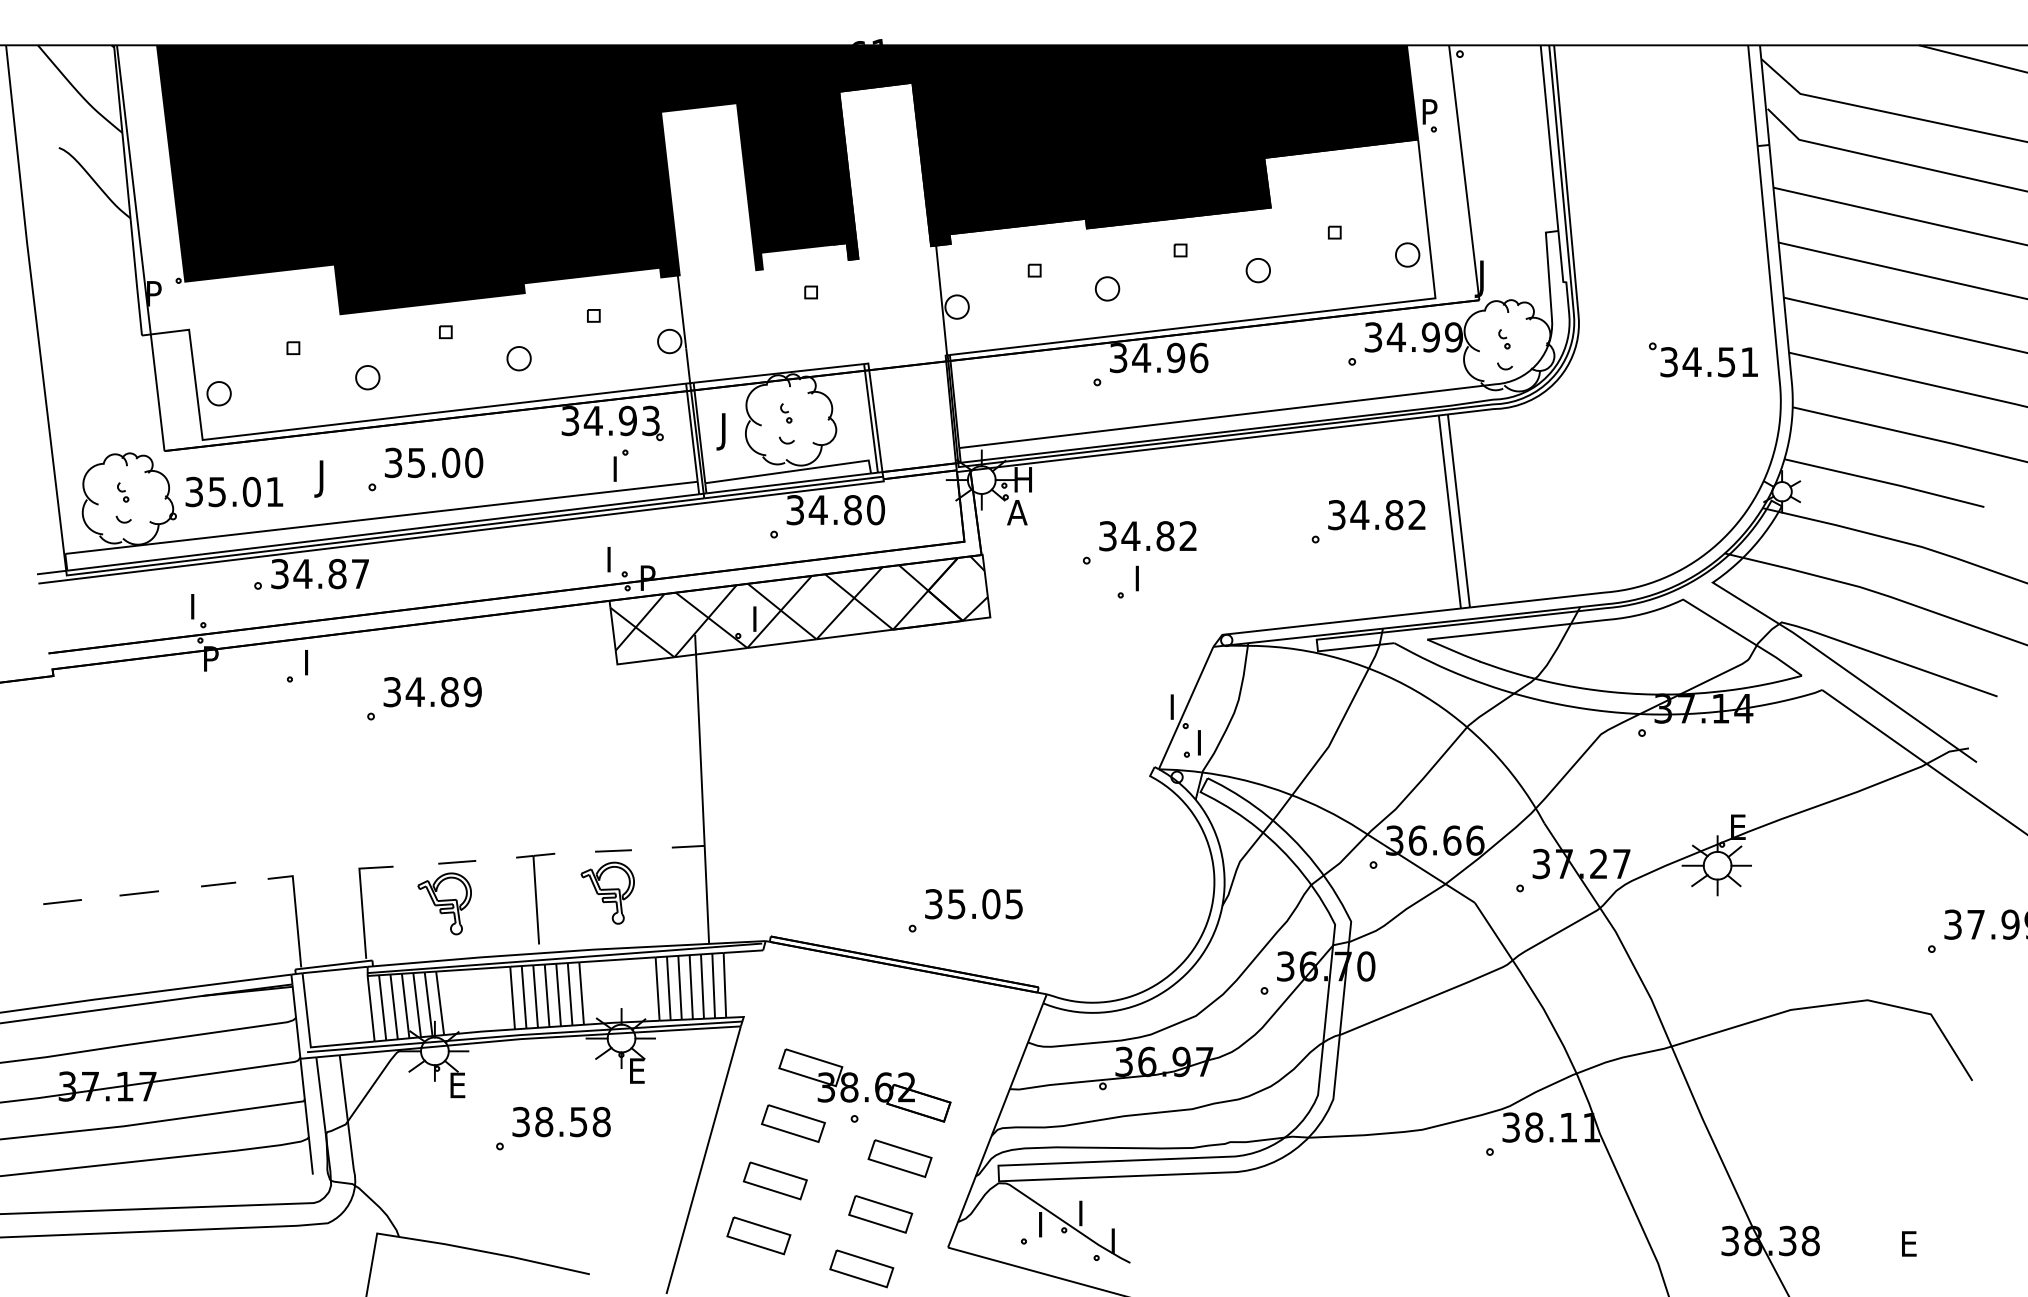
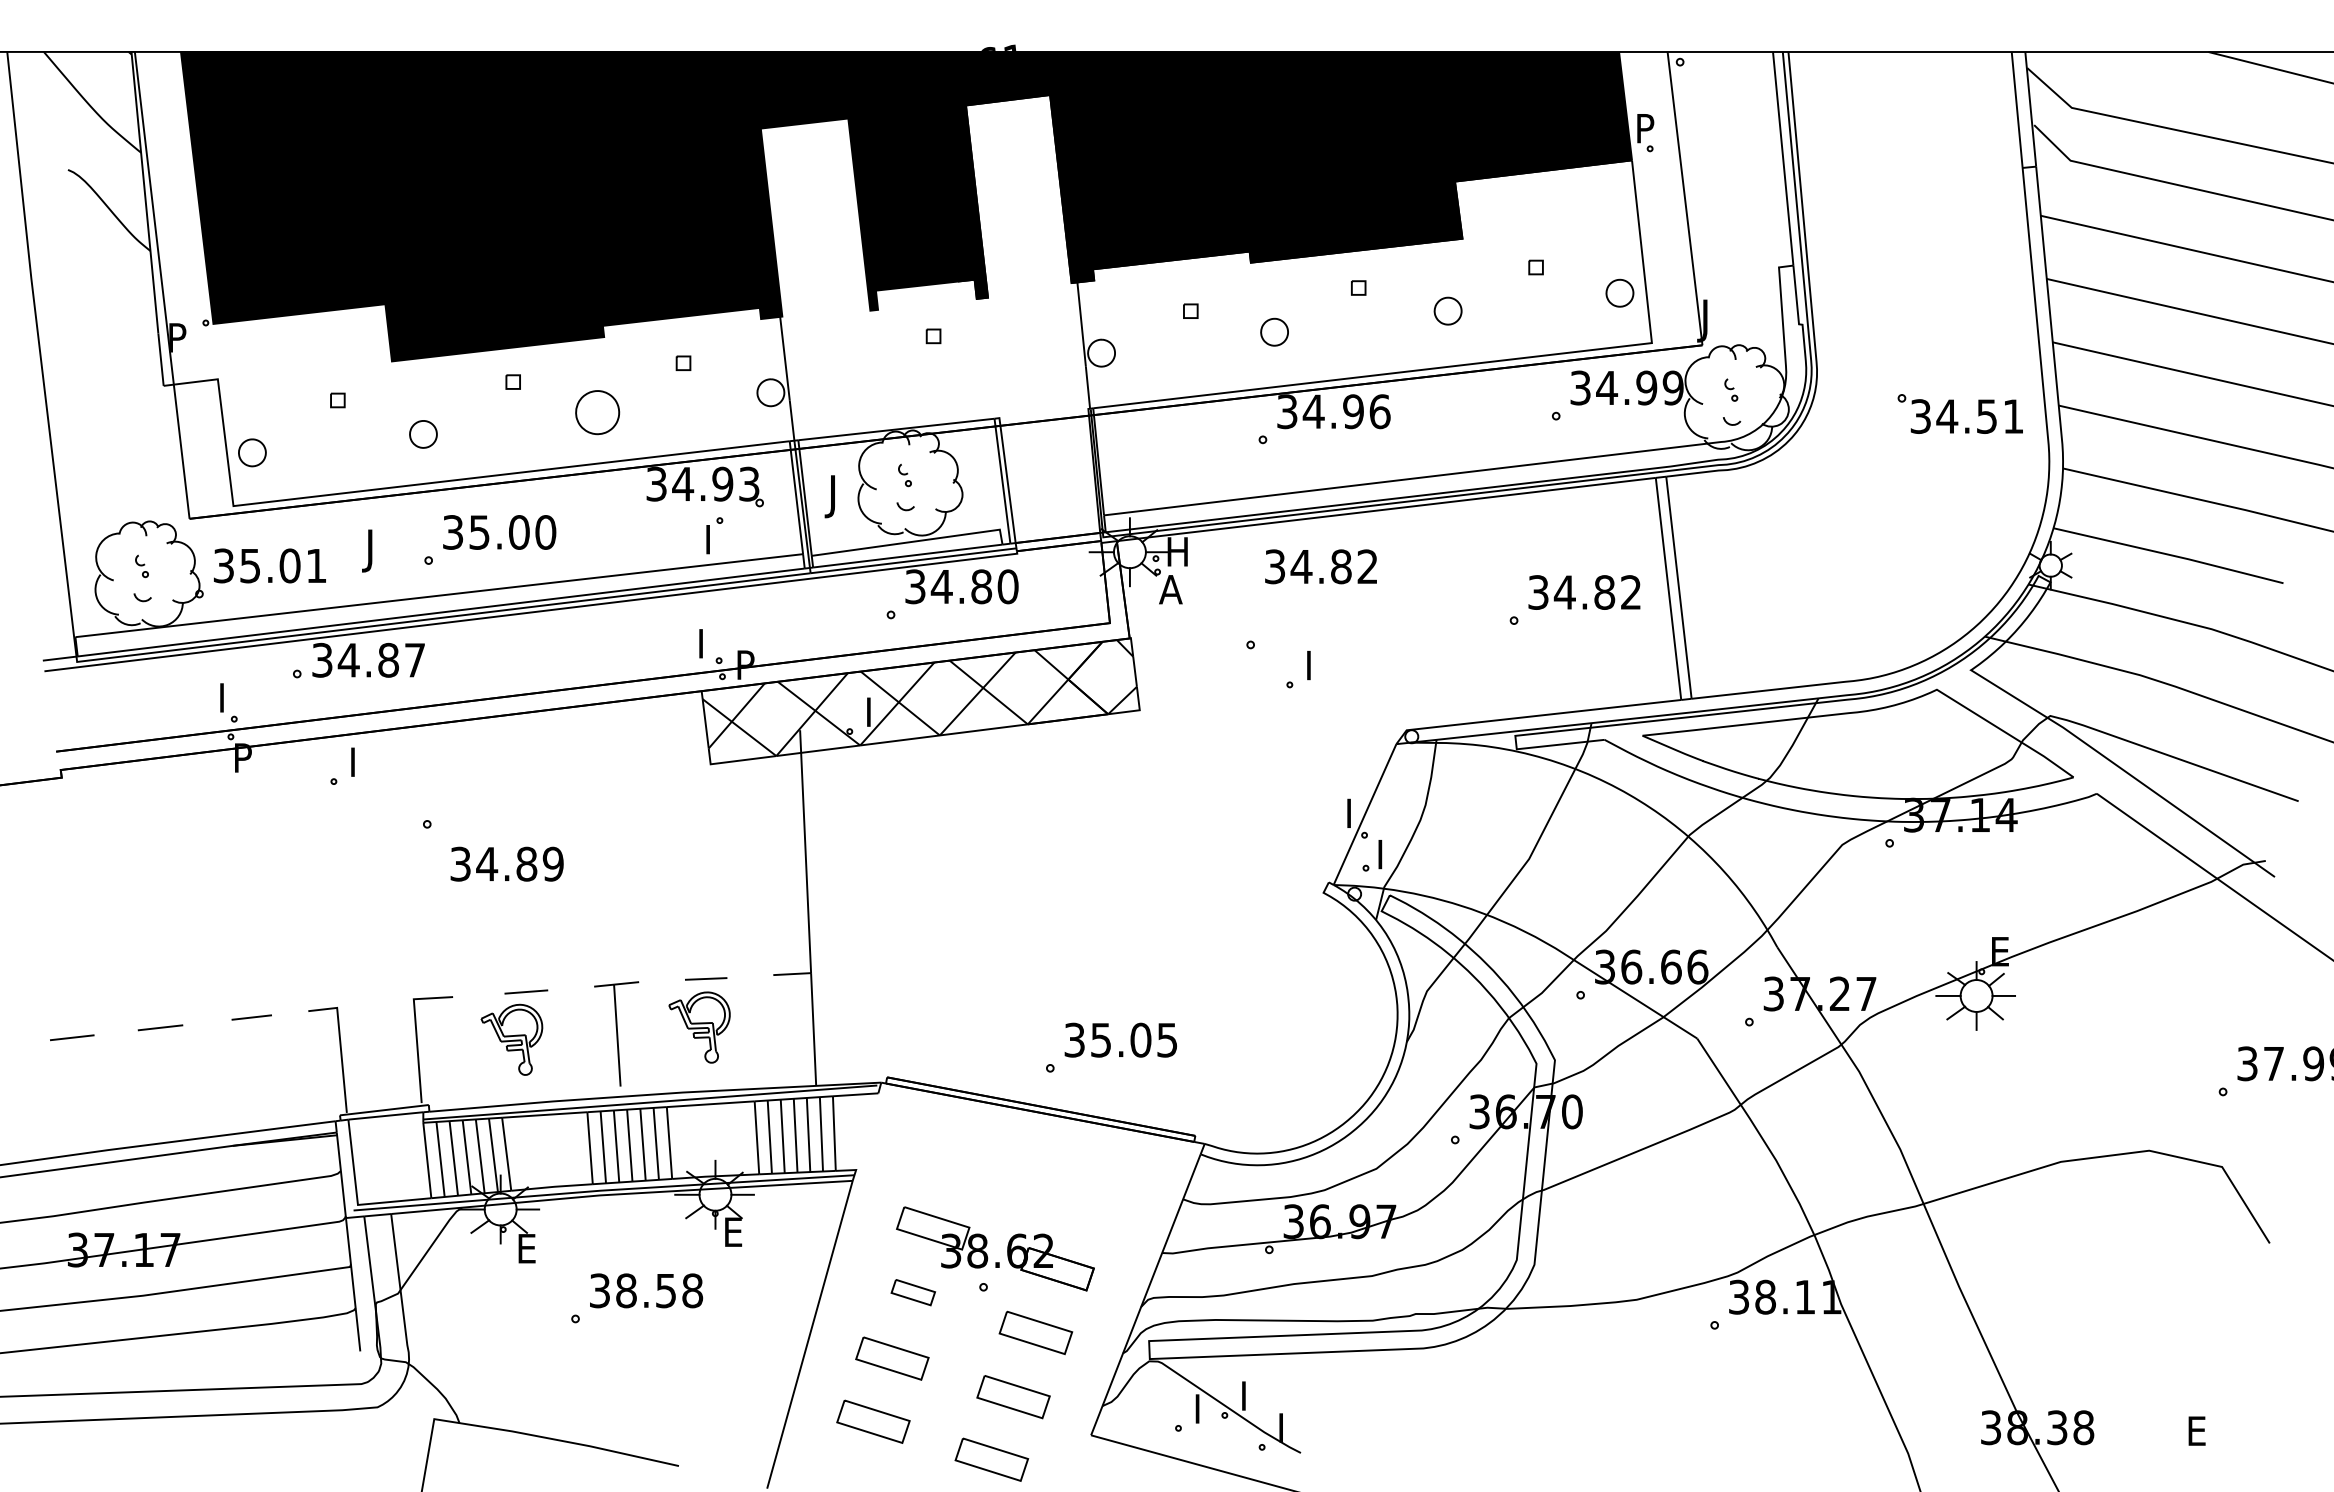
part: (519, 358) -> (597, 412), size x1.6
text: (1147, 535) -> (1320, 566), moved
text: (432, 691) -> (506, 863), moved
part: (793, 1123) -> (913, 1292), size x0.6

